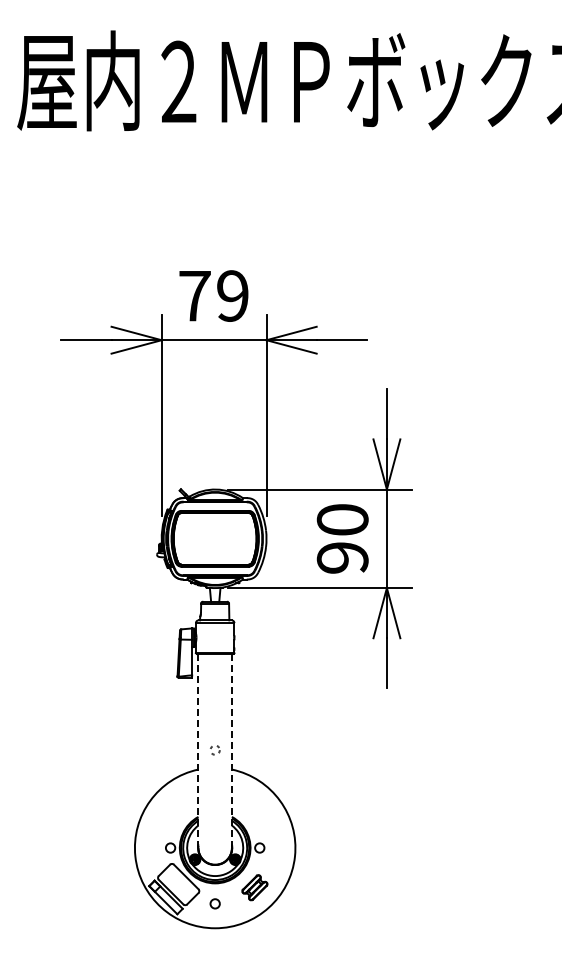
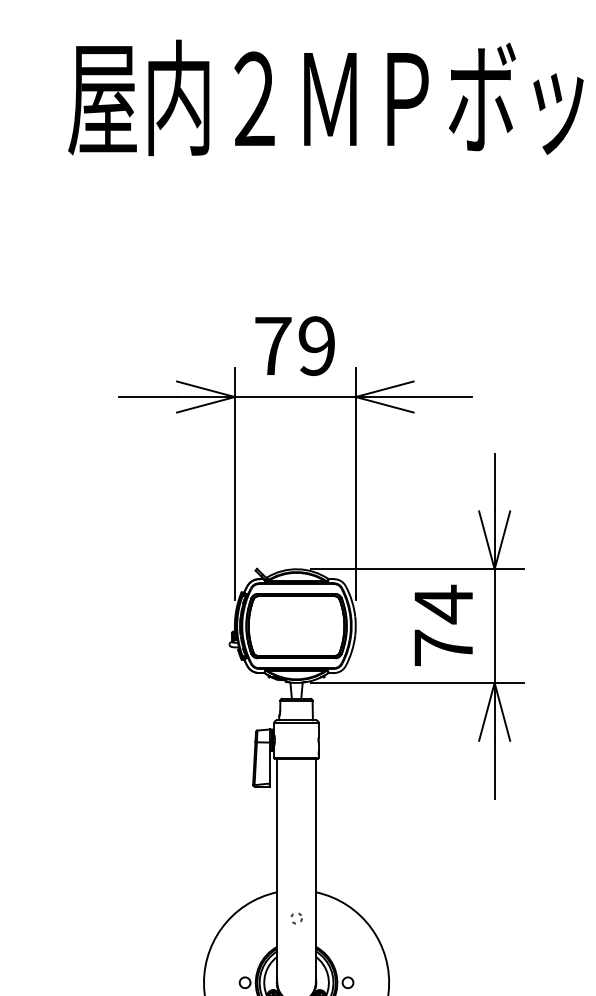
text: (342, 538) -> (443, 625), 90 -> 74
line: (198, 750) -> (277, 870), dashed -> solid
circle: (215, 750) -> (296, 918), moved
line: (231, 750) -> (315, 870), dashed -> solid

